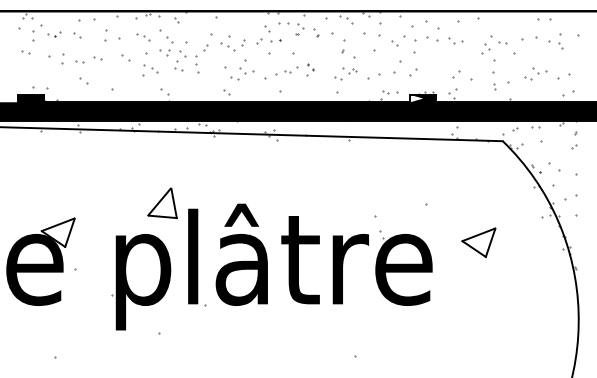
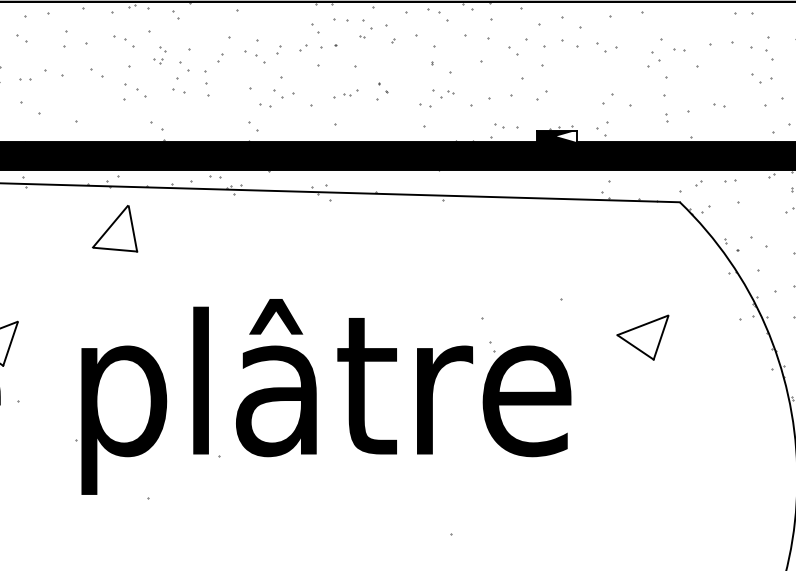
part: (316, 32) -> (391, 34), size x1.6
part: (166, 46) -> (159, 55), size x0.6
part: (97, 58) -> (53, 74), size x1.6
part: (286, 70) -> (345, 92), size x0.7
part: (539, 70) -> (761, 77), moved
part: (83, 80) -> (31, 108), size x1.6
part: (162, 203) -> (114, 228), moved
part: (478, 242) -> (642, 337), moved

